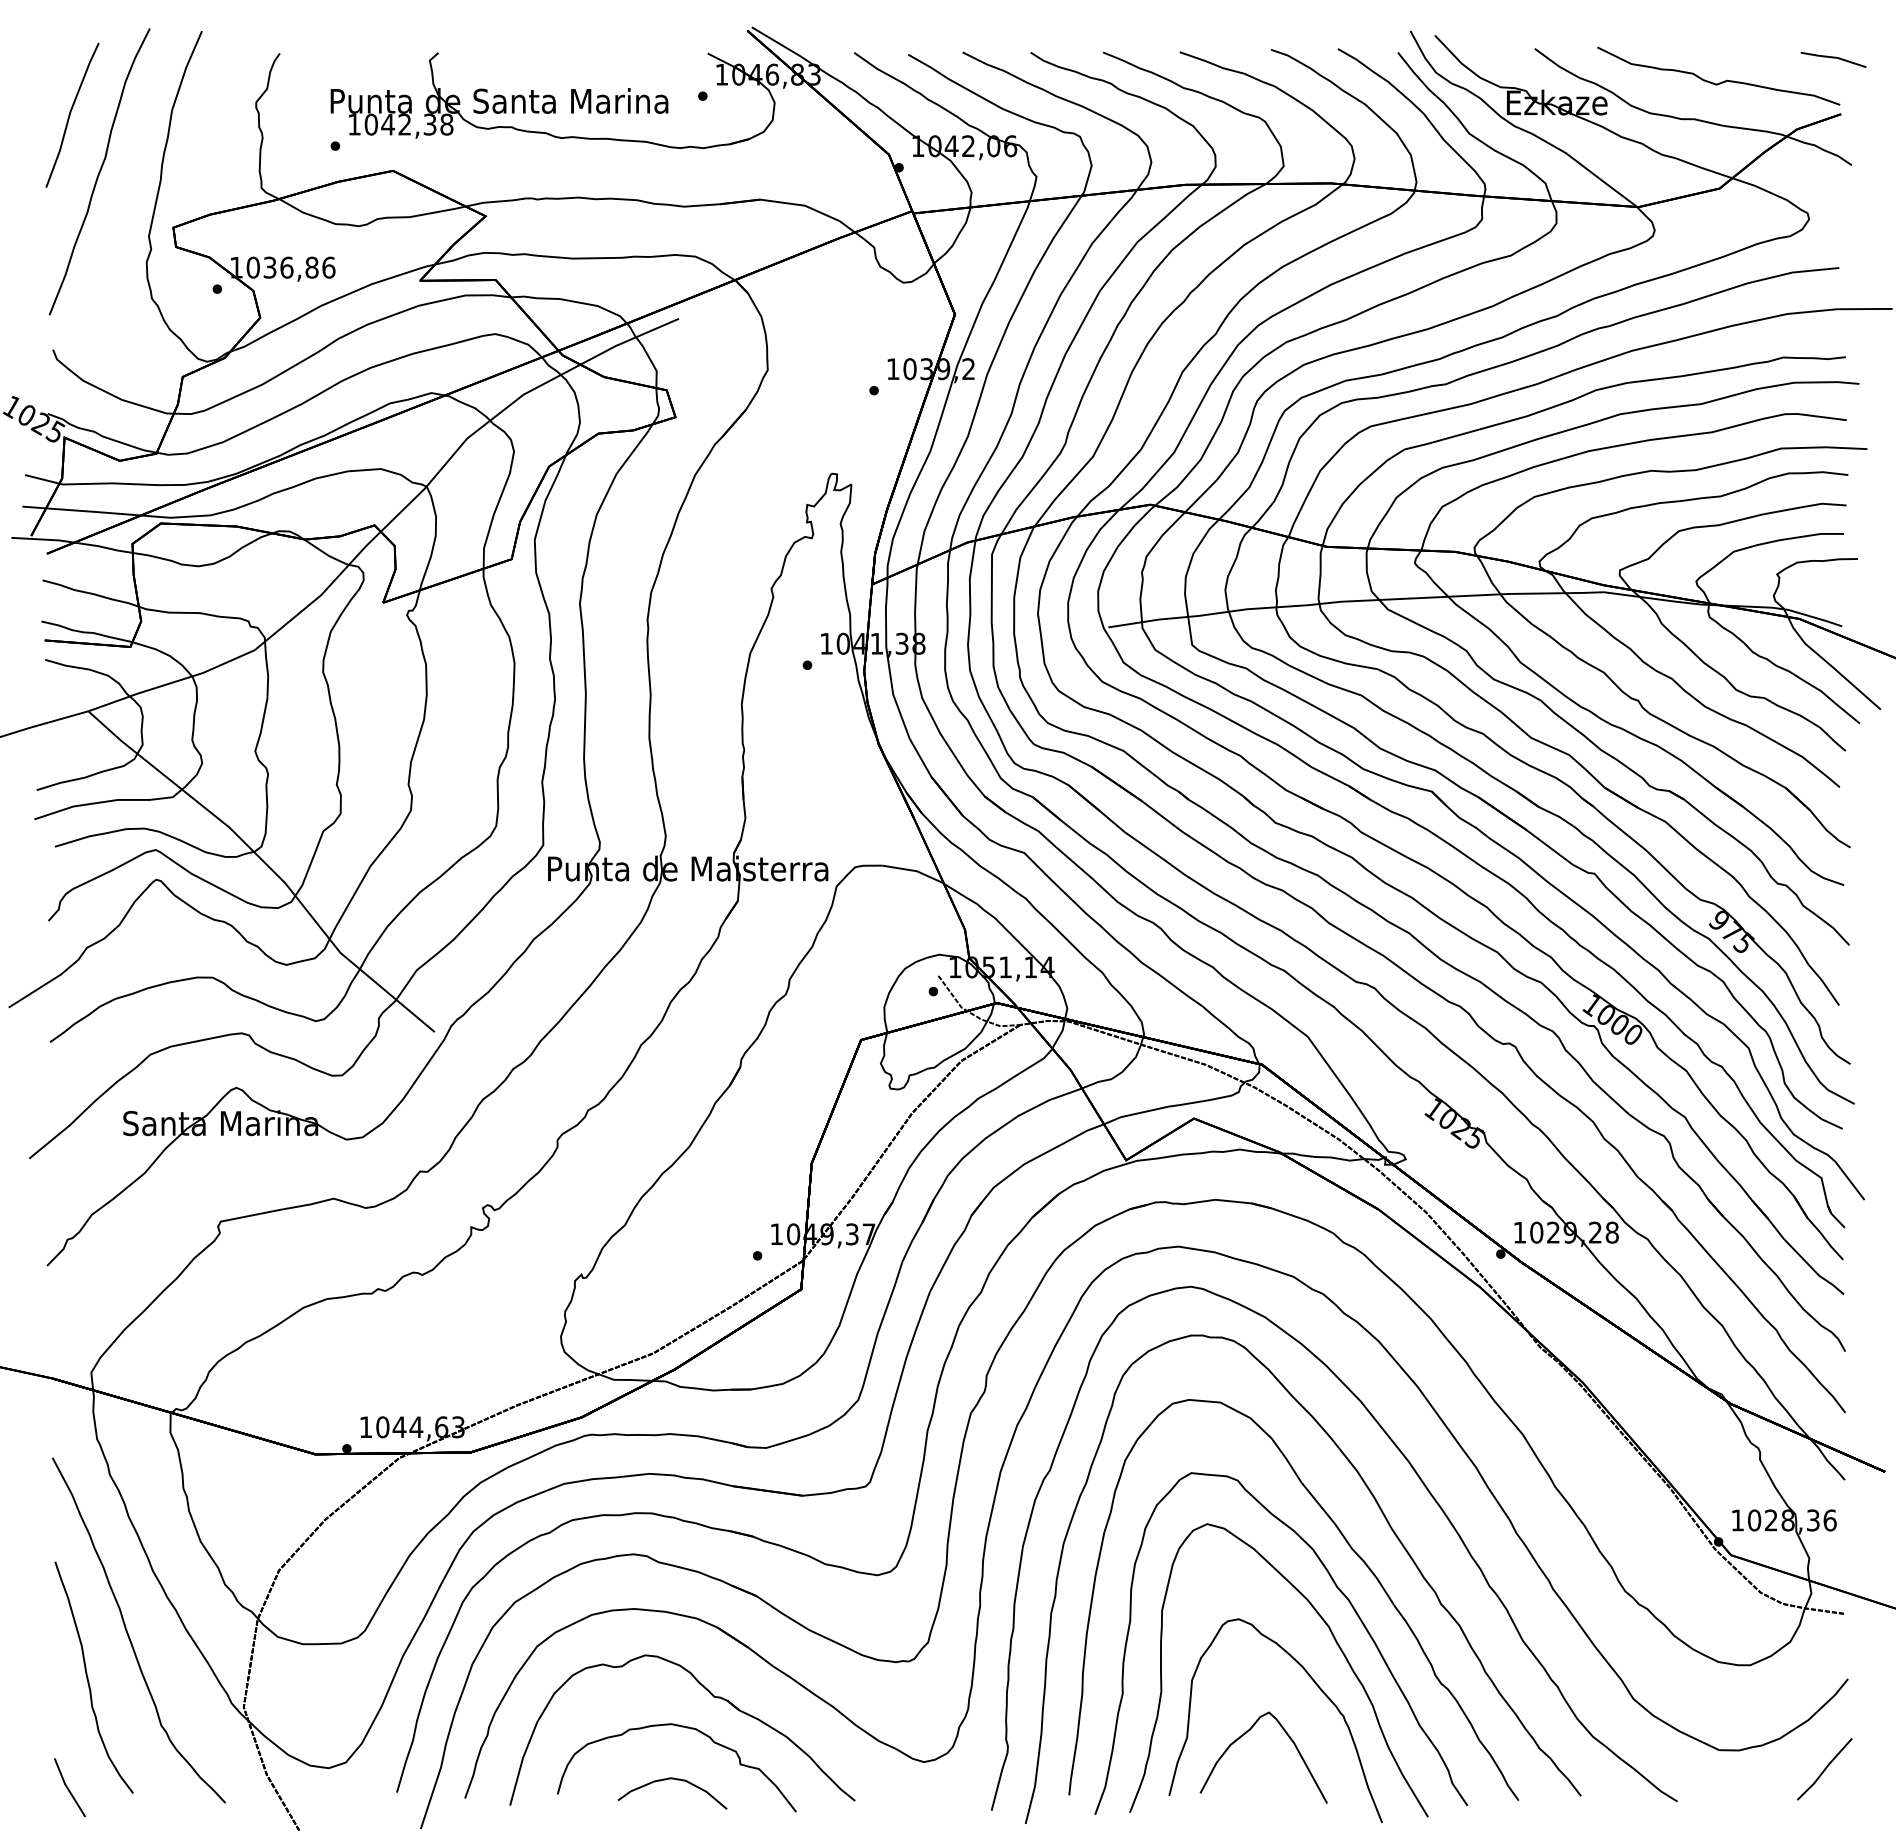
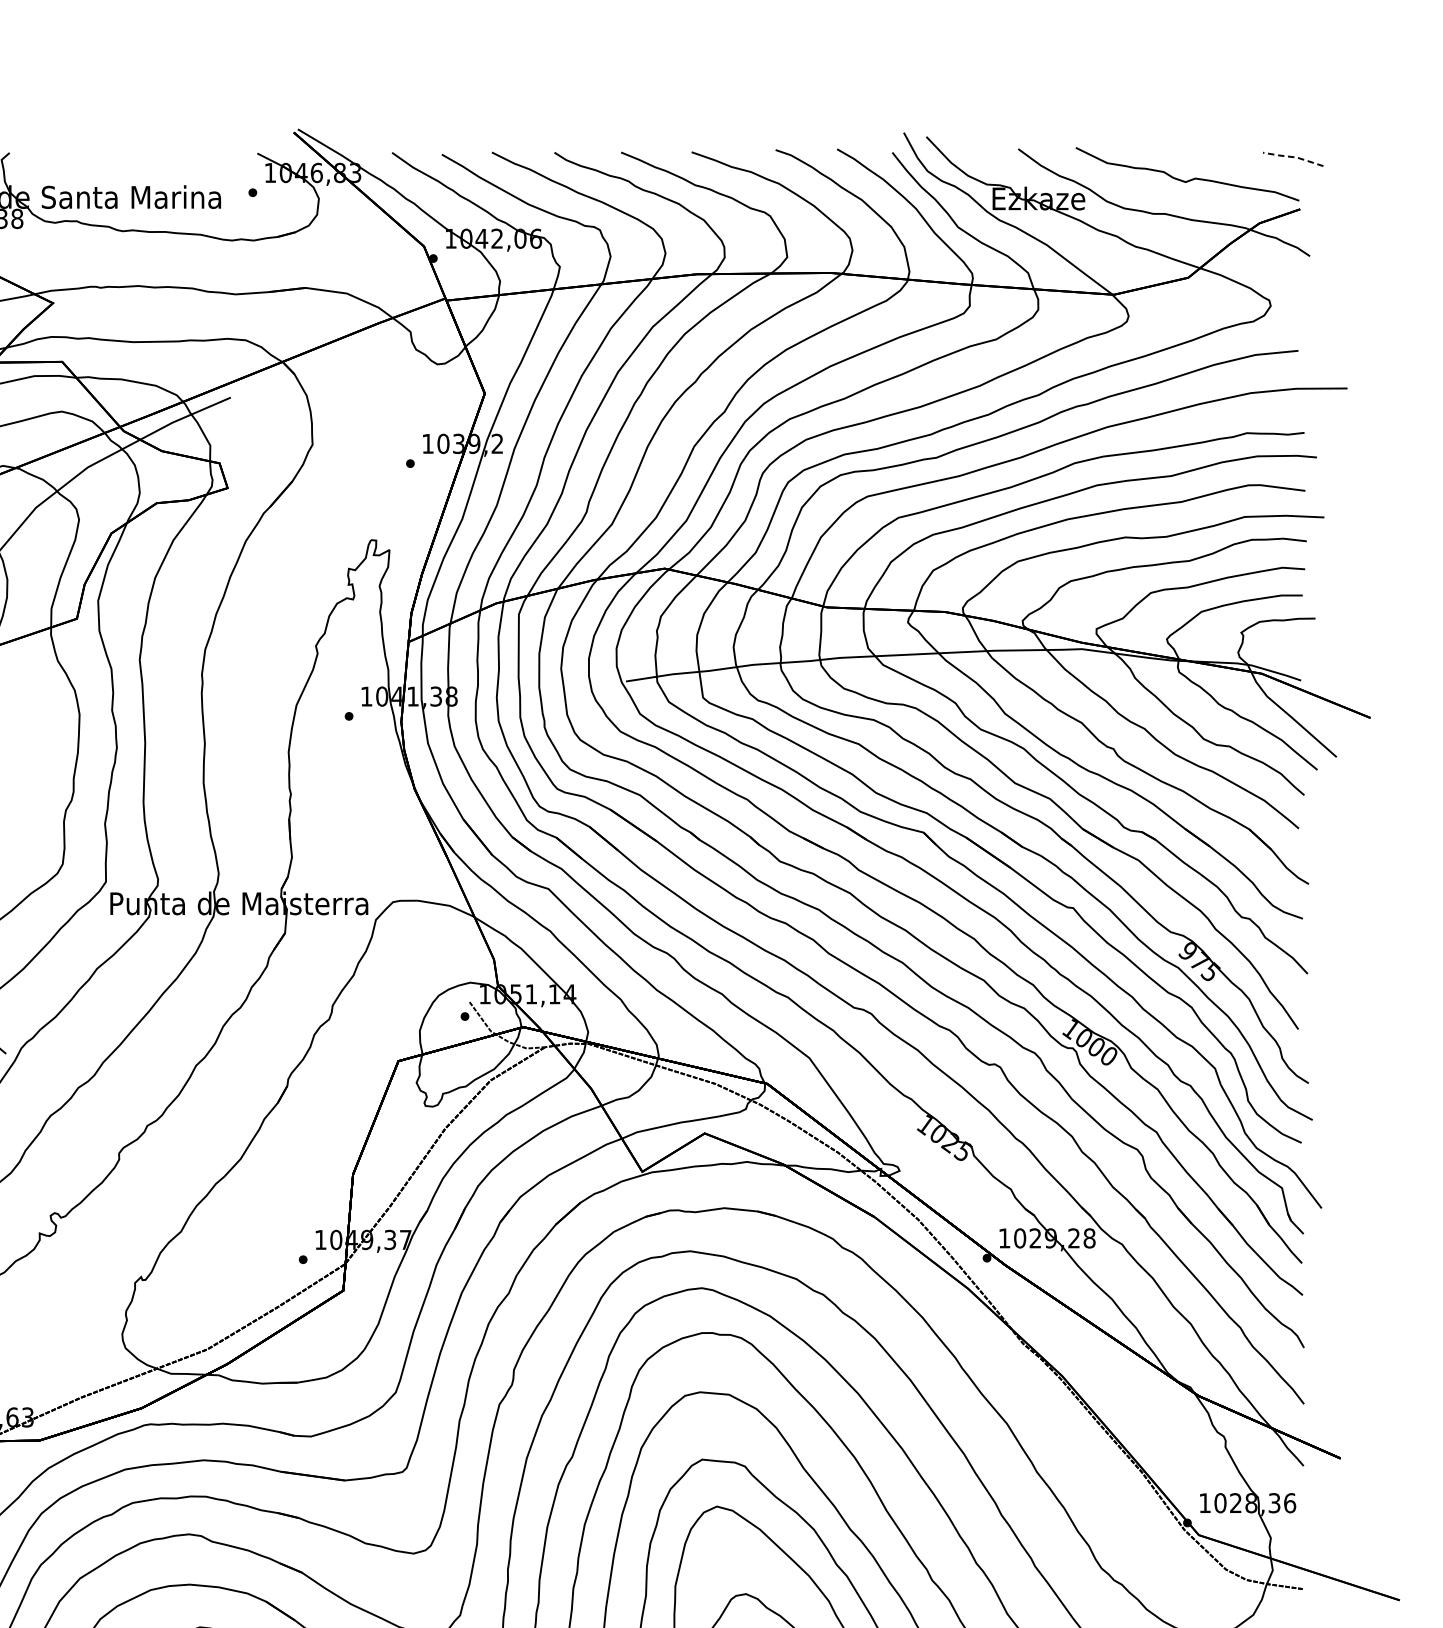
line: (1833, 57) -> (1293, 157), solid -> dashed

